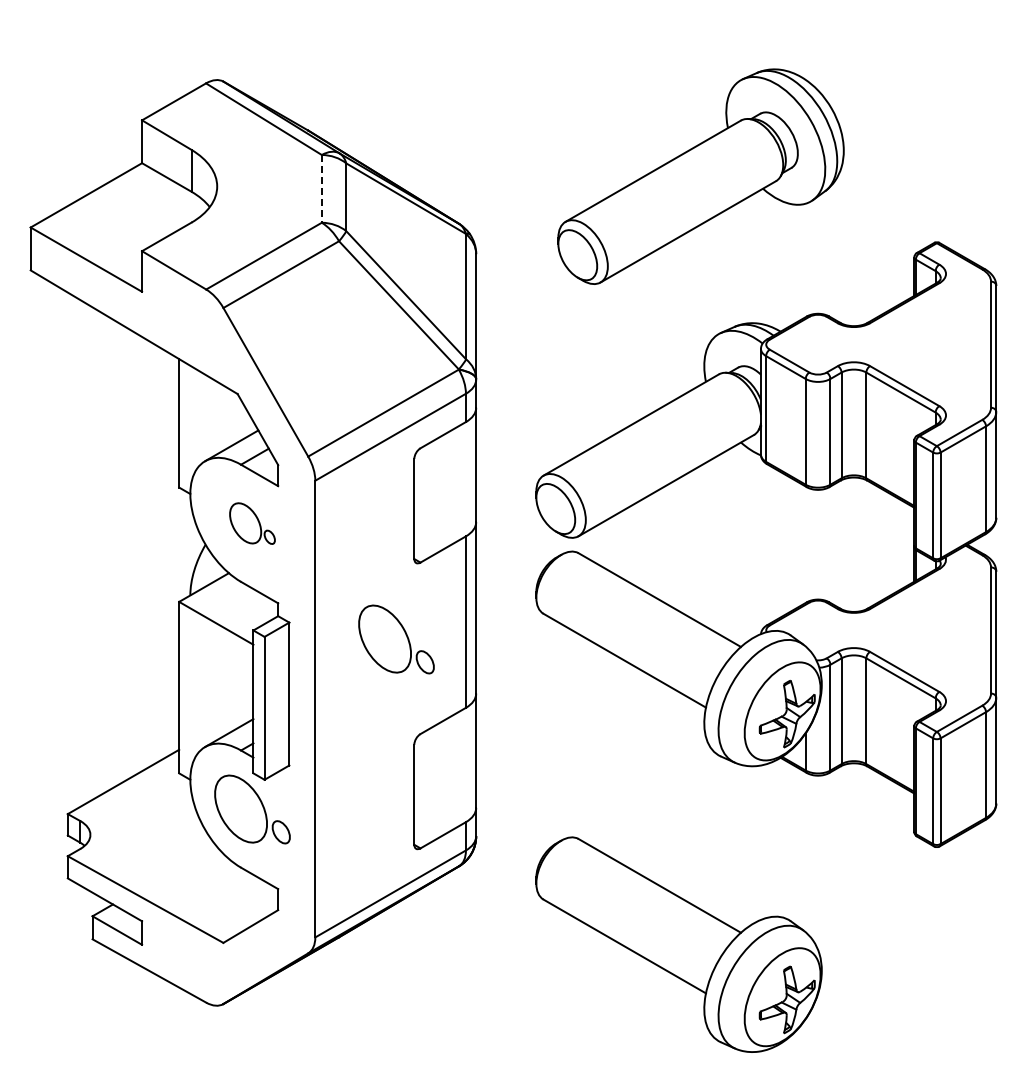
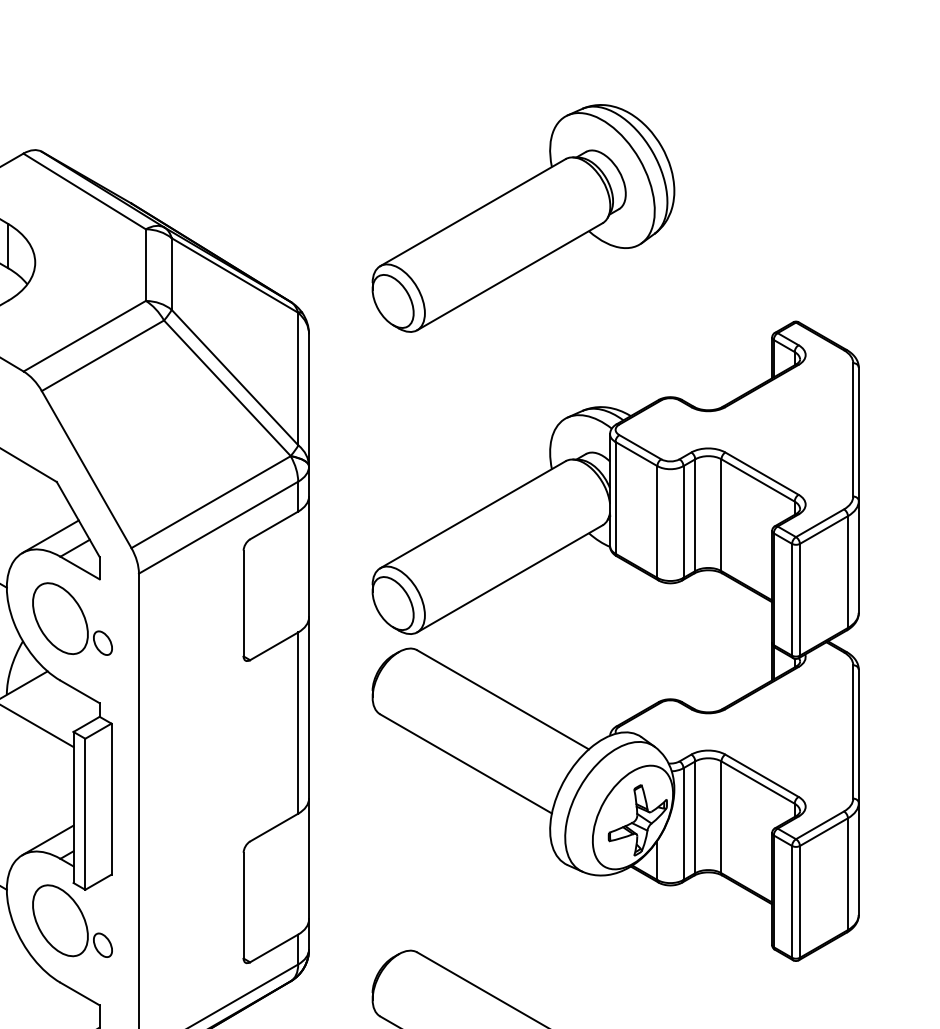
part: (700, 176) -> (522, 218), moved
line: (321, 188) -> (145, 264), dashed -> solid
part: (252, 523) -> (72, 618), size x1.67
part: (396, 639) -> (224, 741), removed

